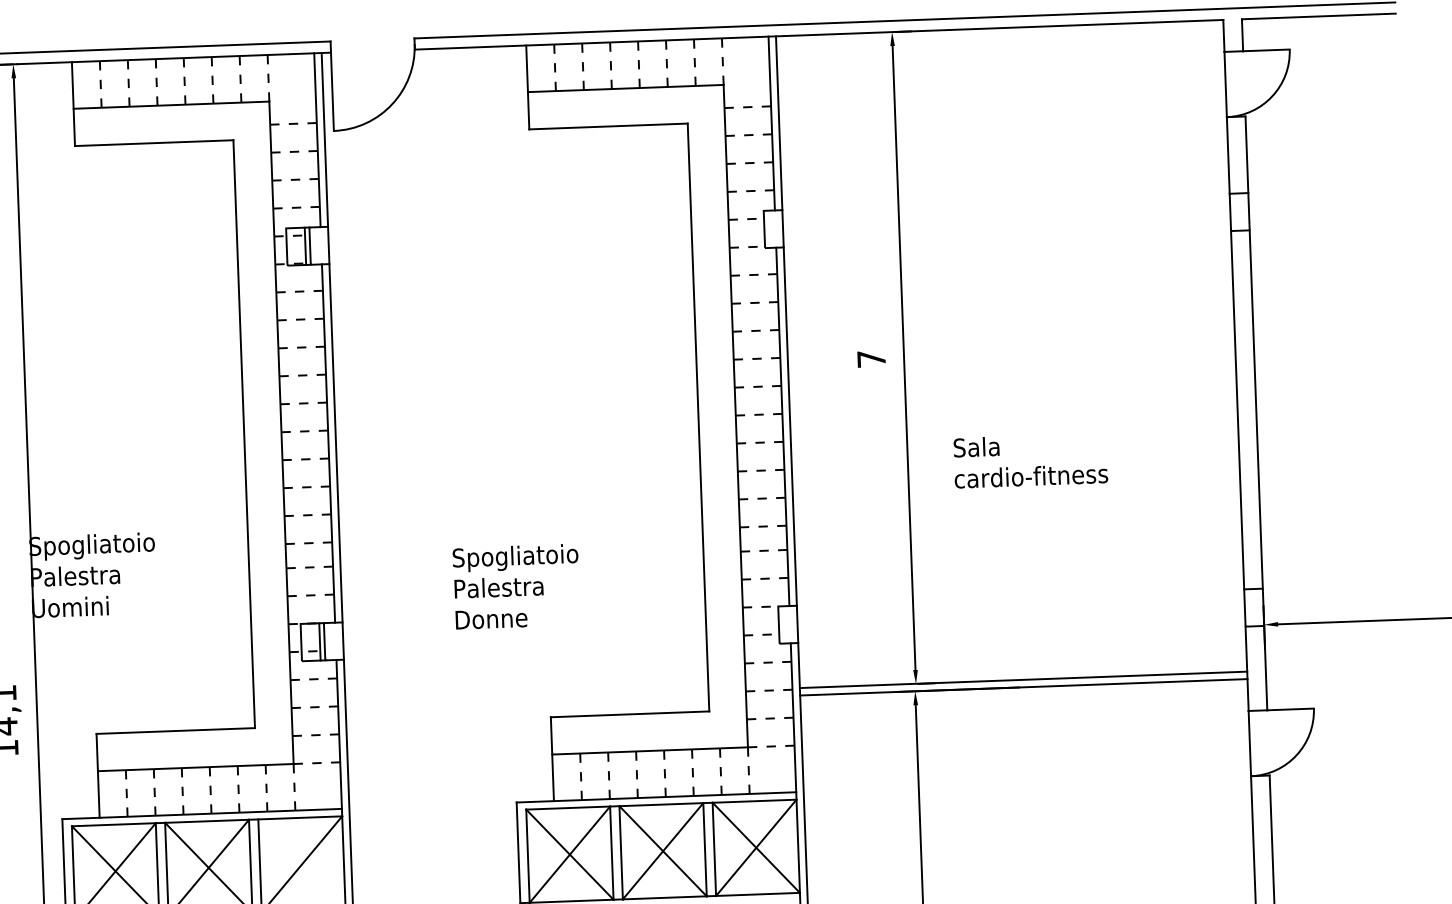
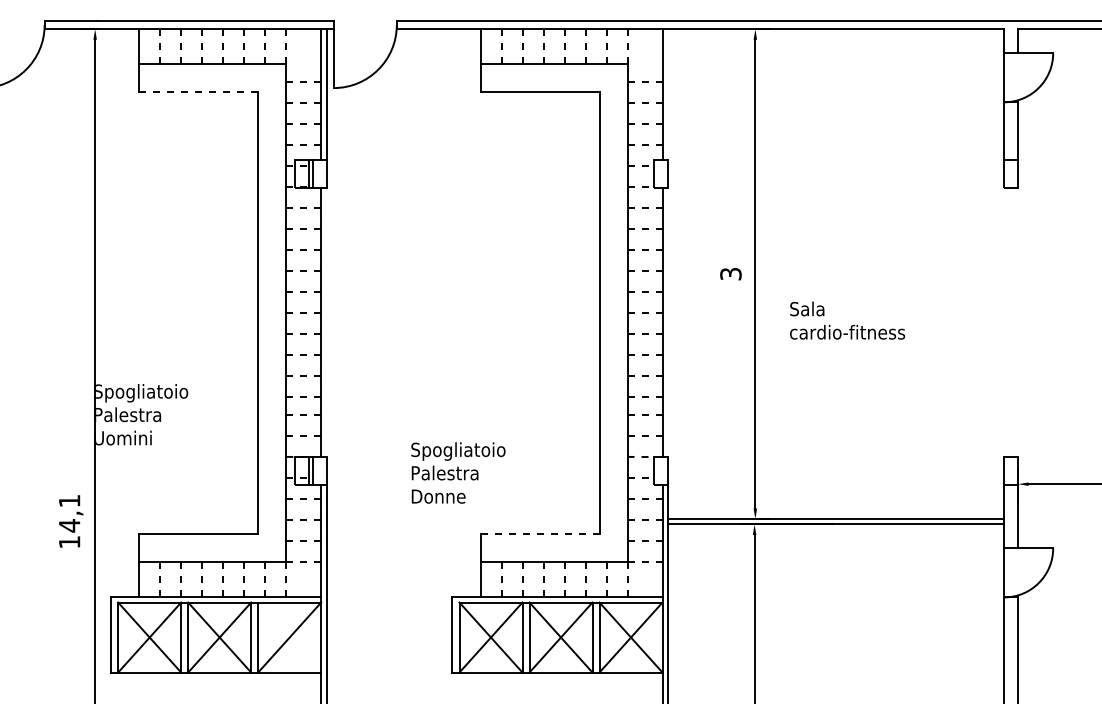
line: (779, 123) -> (668, 94), removed
line: (153, 143) -> (198, 92), solid -> dashed
text: (870, 359) -> (730, 274), 7 -> 3
line: (1256, 409) -> (1018, 322), removed
line: (1238, 410) -> (1004, 322), removed
line: (790, 426) -> (668, 322), removed
line: (335, 443) -> (326, 322), removed
text: (1030, 460) -> (847, 320), moved
text: (516, 585) -> (458, 472), moved
line: (630, 713) -> (540, 533), solid -> dashed

